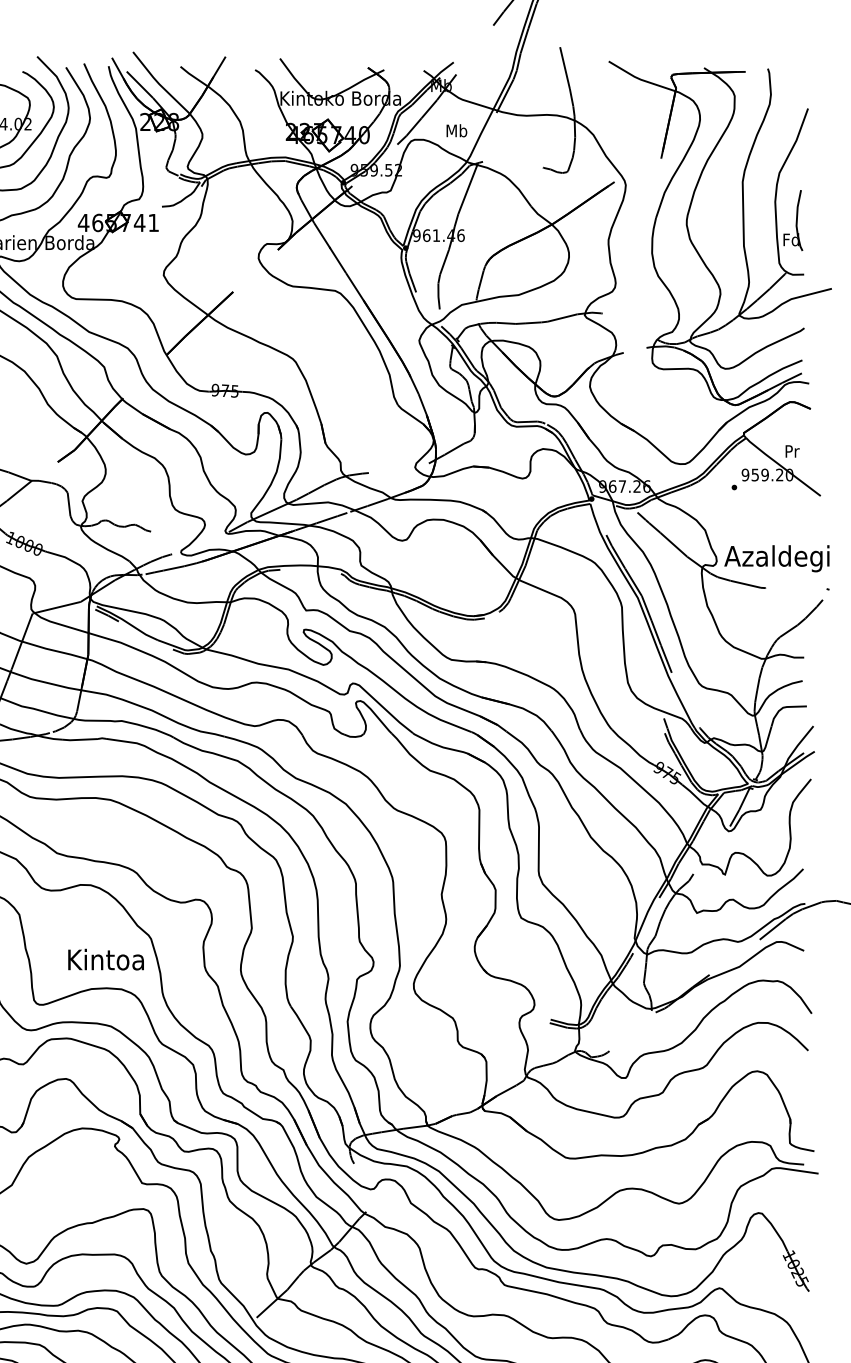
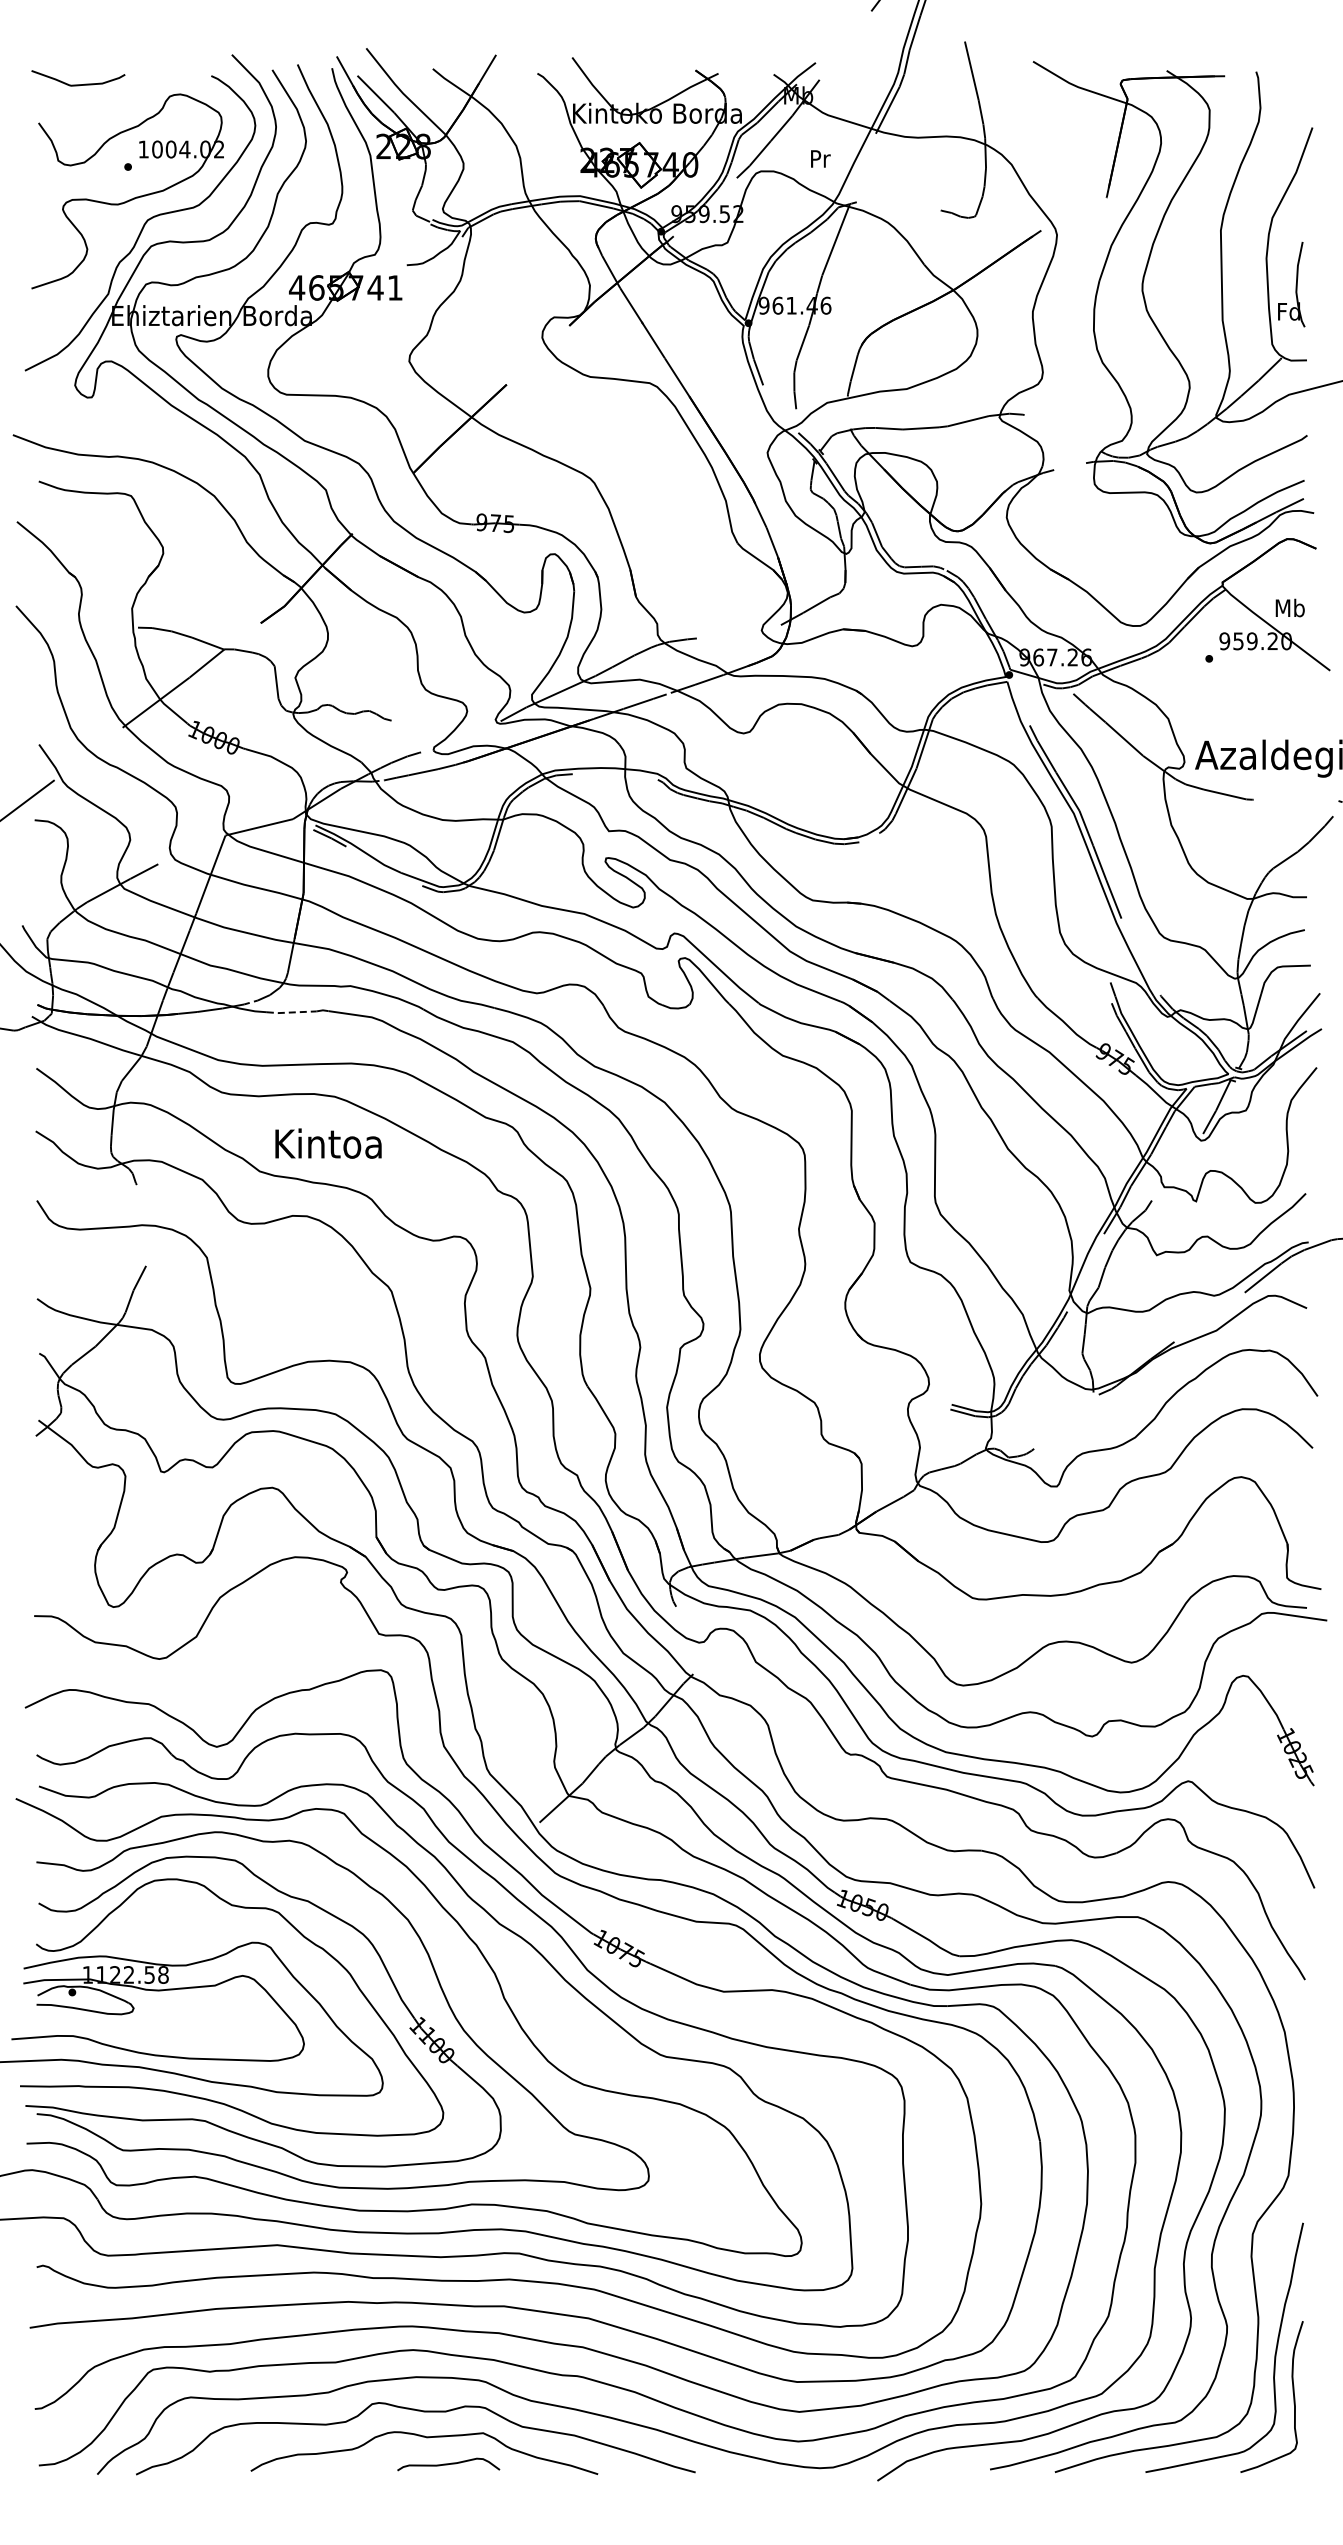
text: (456, 130) -> (819, 158), Mb -> Pr
text: (791, 450) -> (1289, 607), Pr -> Mb
line: (79, 739) -> (291, 1012), solid -> dashed
text: (106, 959) -> (328, 1143), moved

